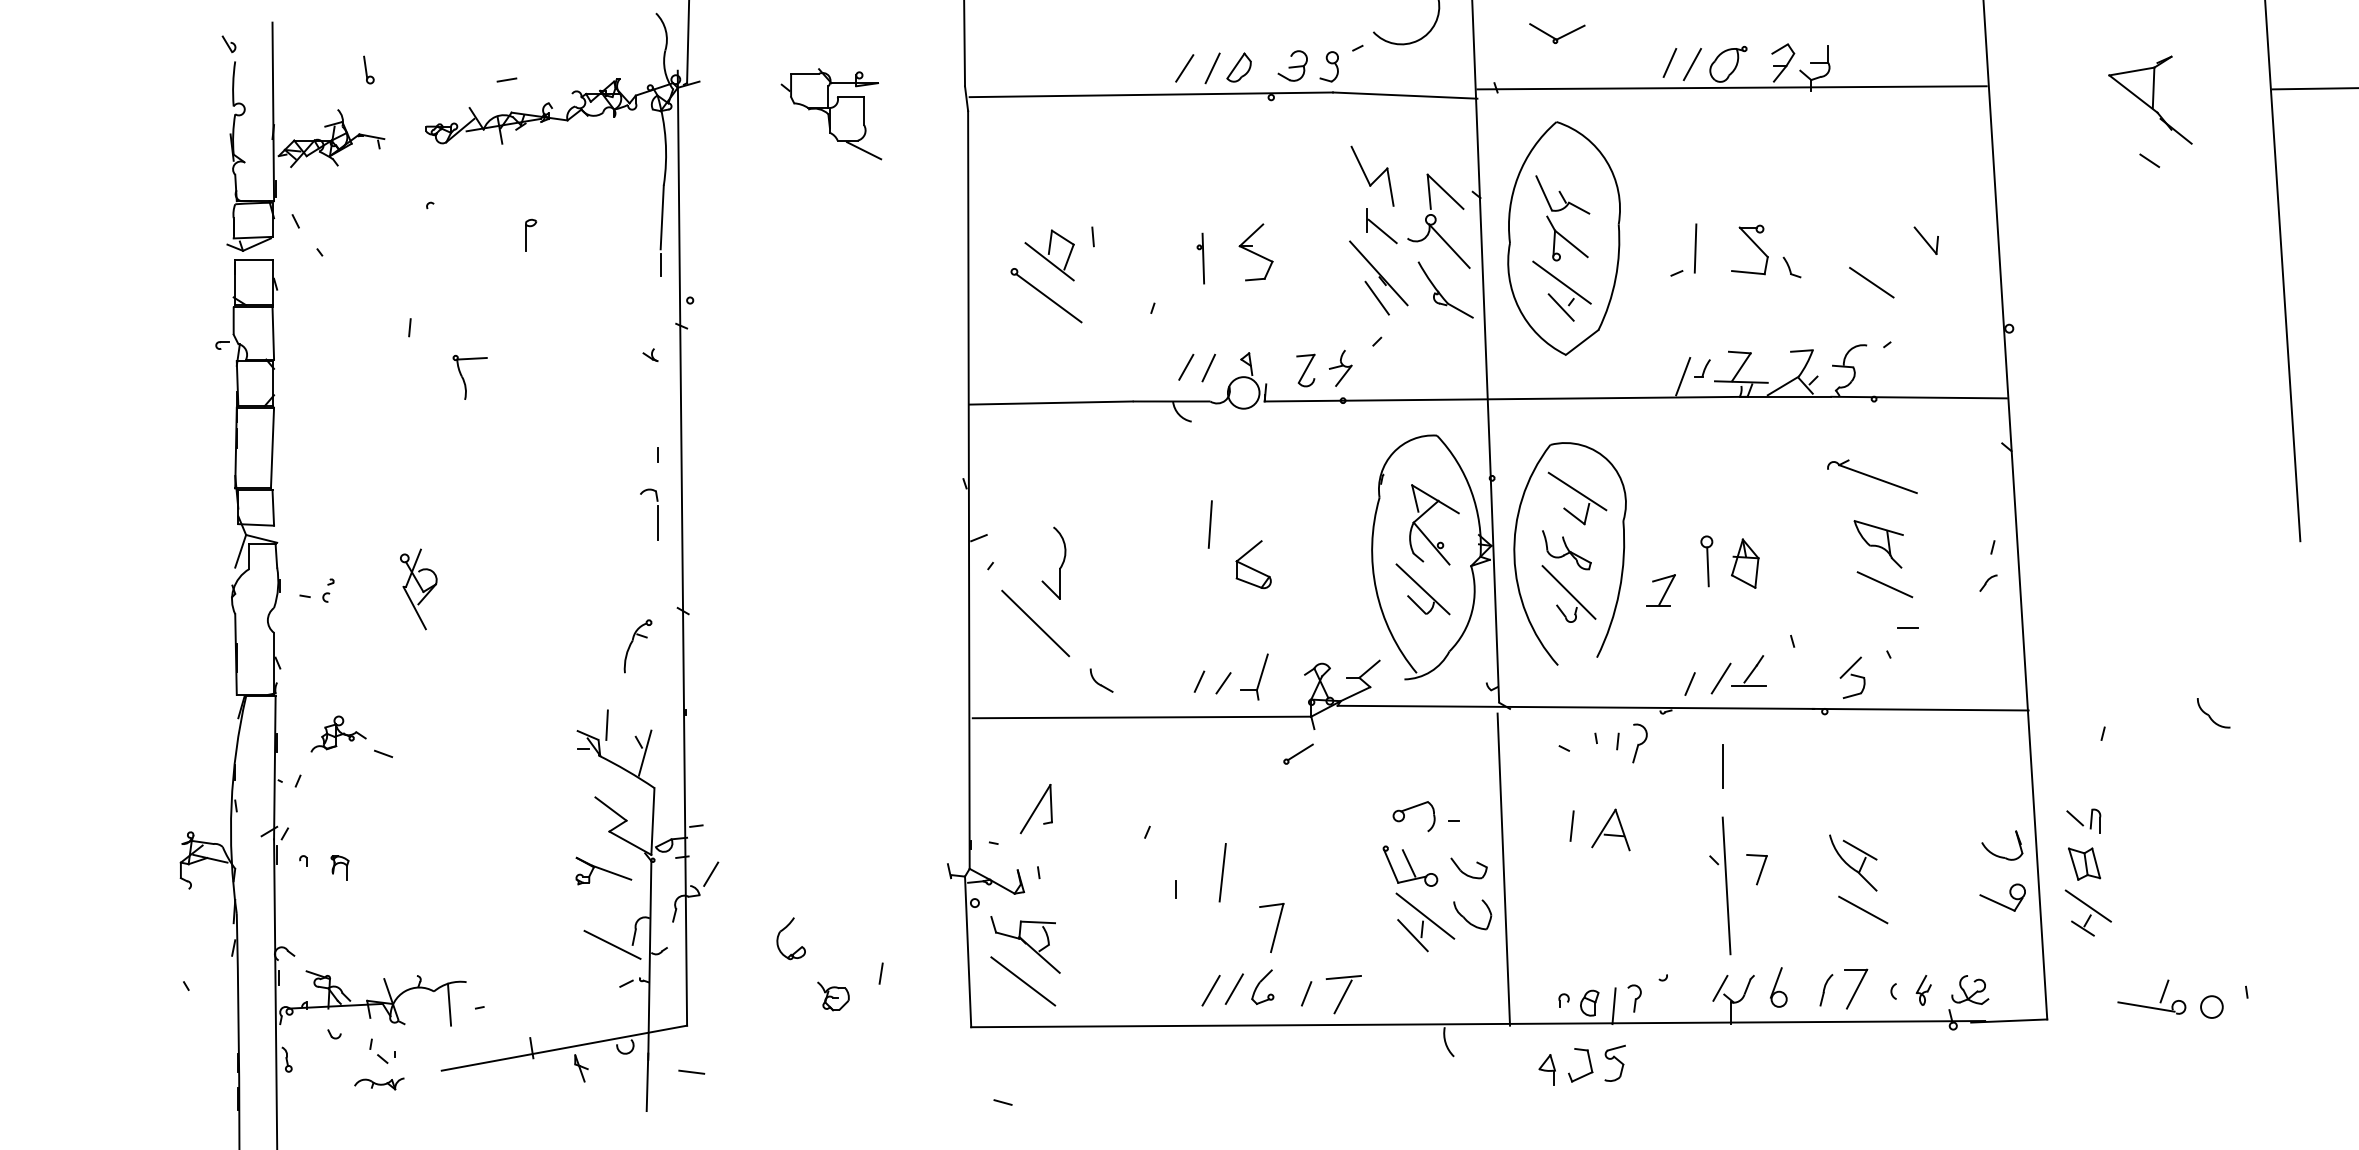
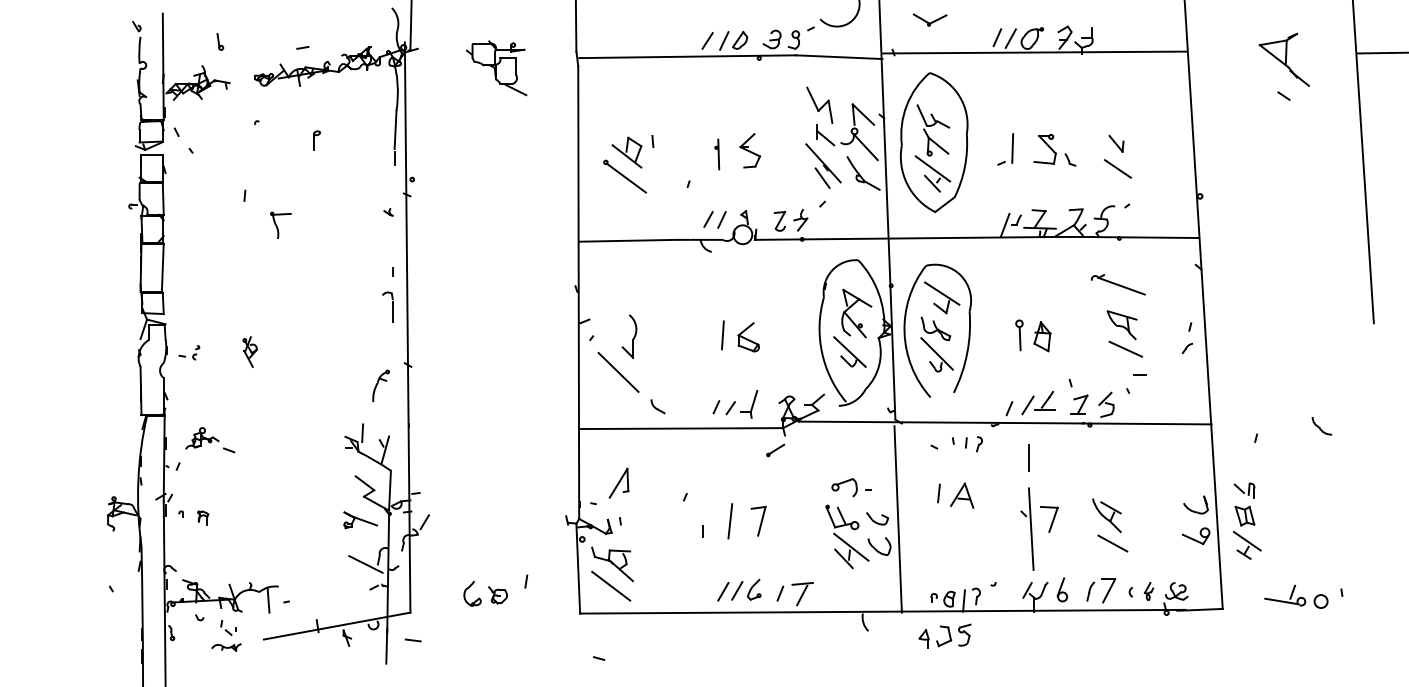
part: (1926, 240) -> (1116, 143), moved
line: (1209, 524) -> (722, 335), moved
part: (417, 588) -> (249, 351), size x0.62
part: (1661, 590) -> (1079, 404), moved
part: (1639, 744) -> (979, 444), size x0.62
part: (1757, 869) -> (1049, 519), size x1.43
part: (1271, 928) -> (758, 521), moved
part: (791, 938) -> (472, 593), moved

